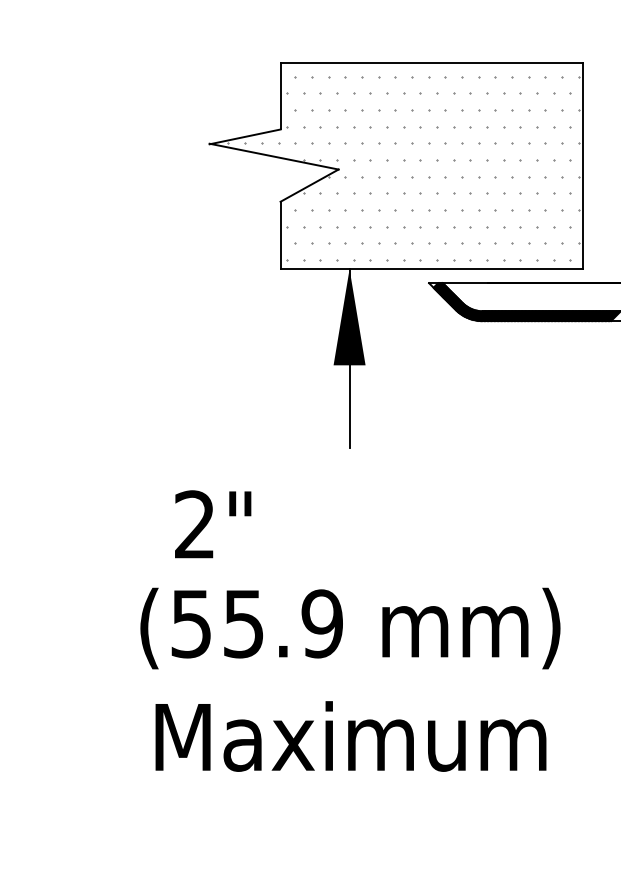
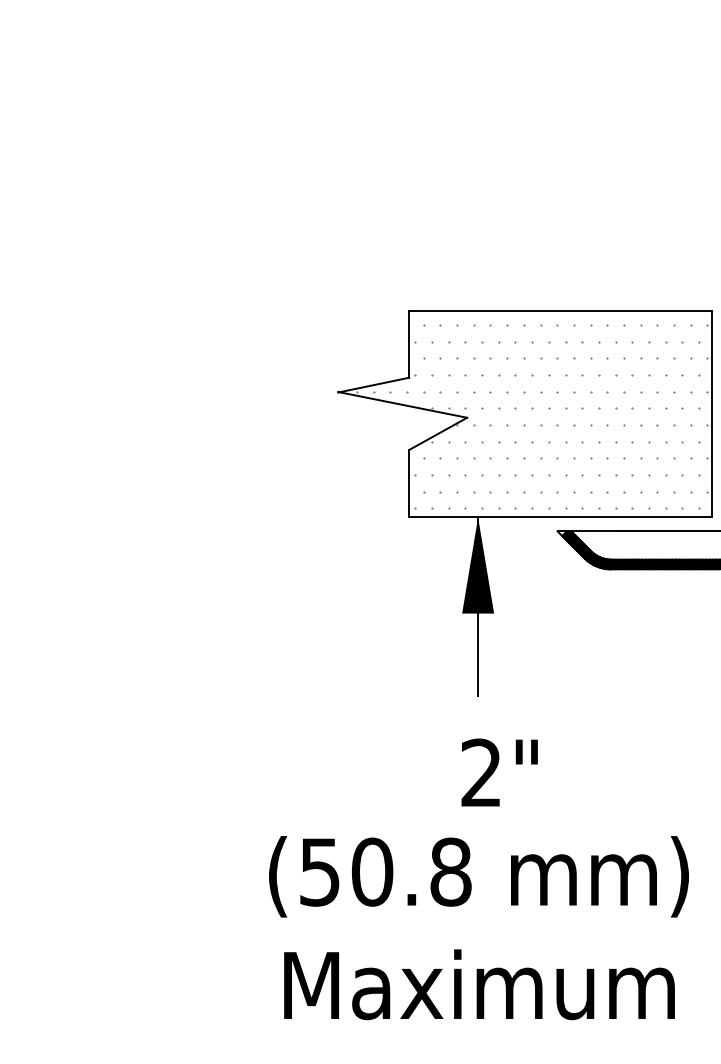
text: (212, 524) -> (499, 772), moved
text: (282, 623) -> (411, 871), (55.9 -> (50.8

